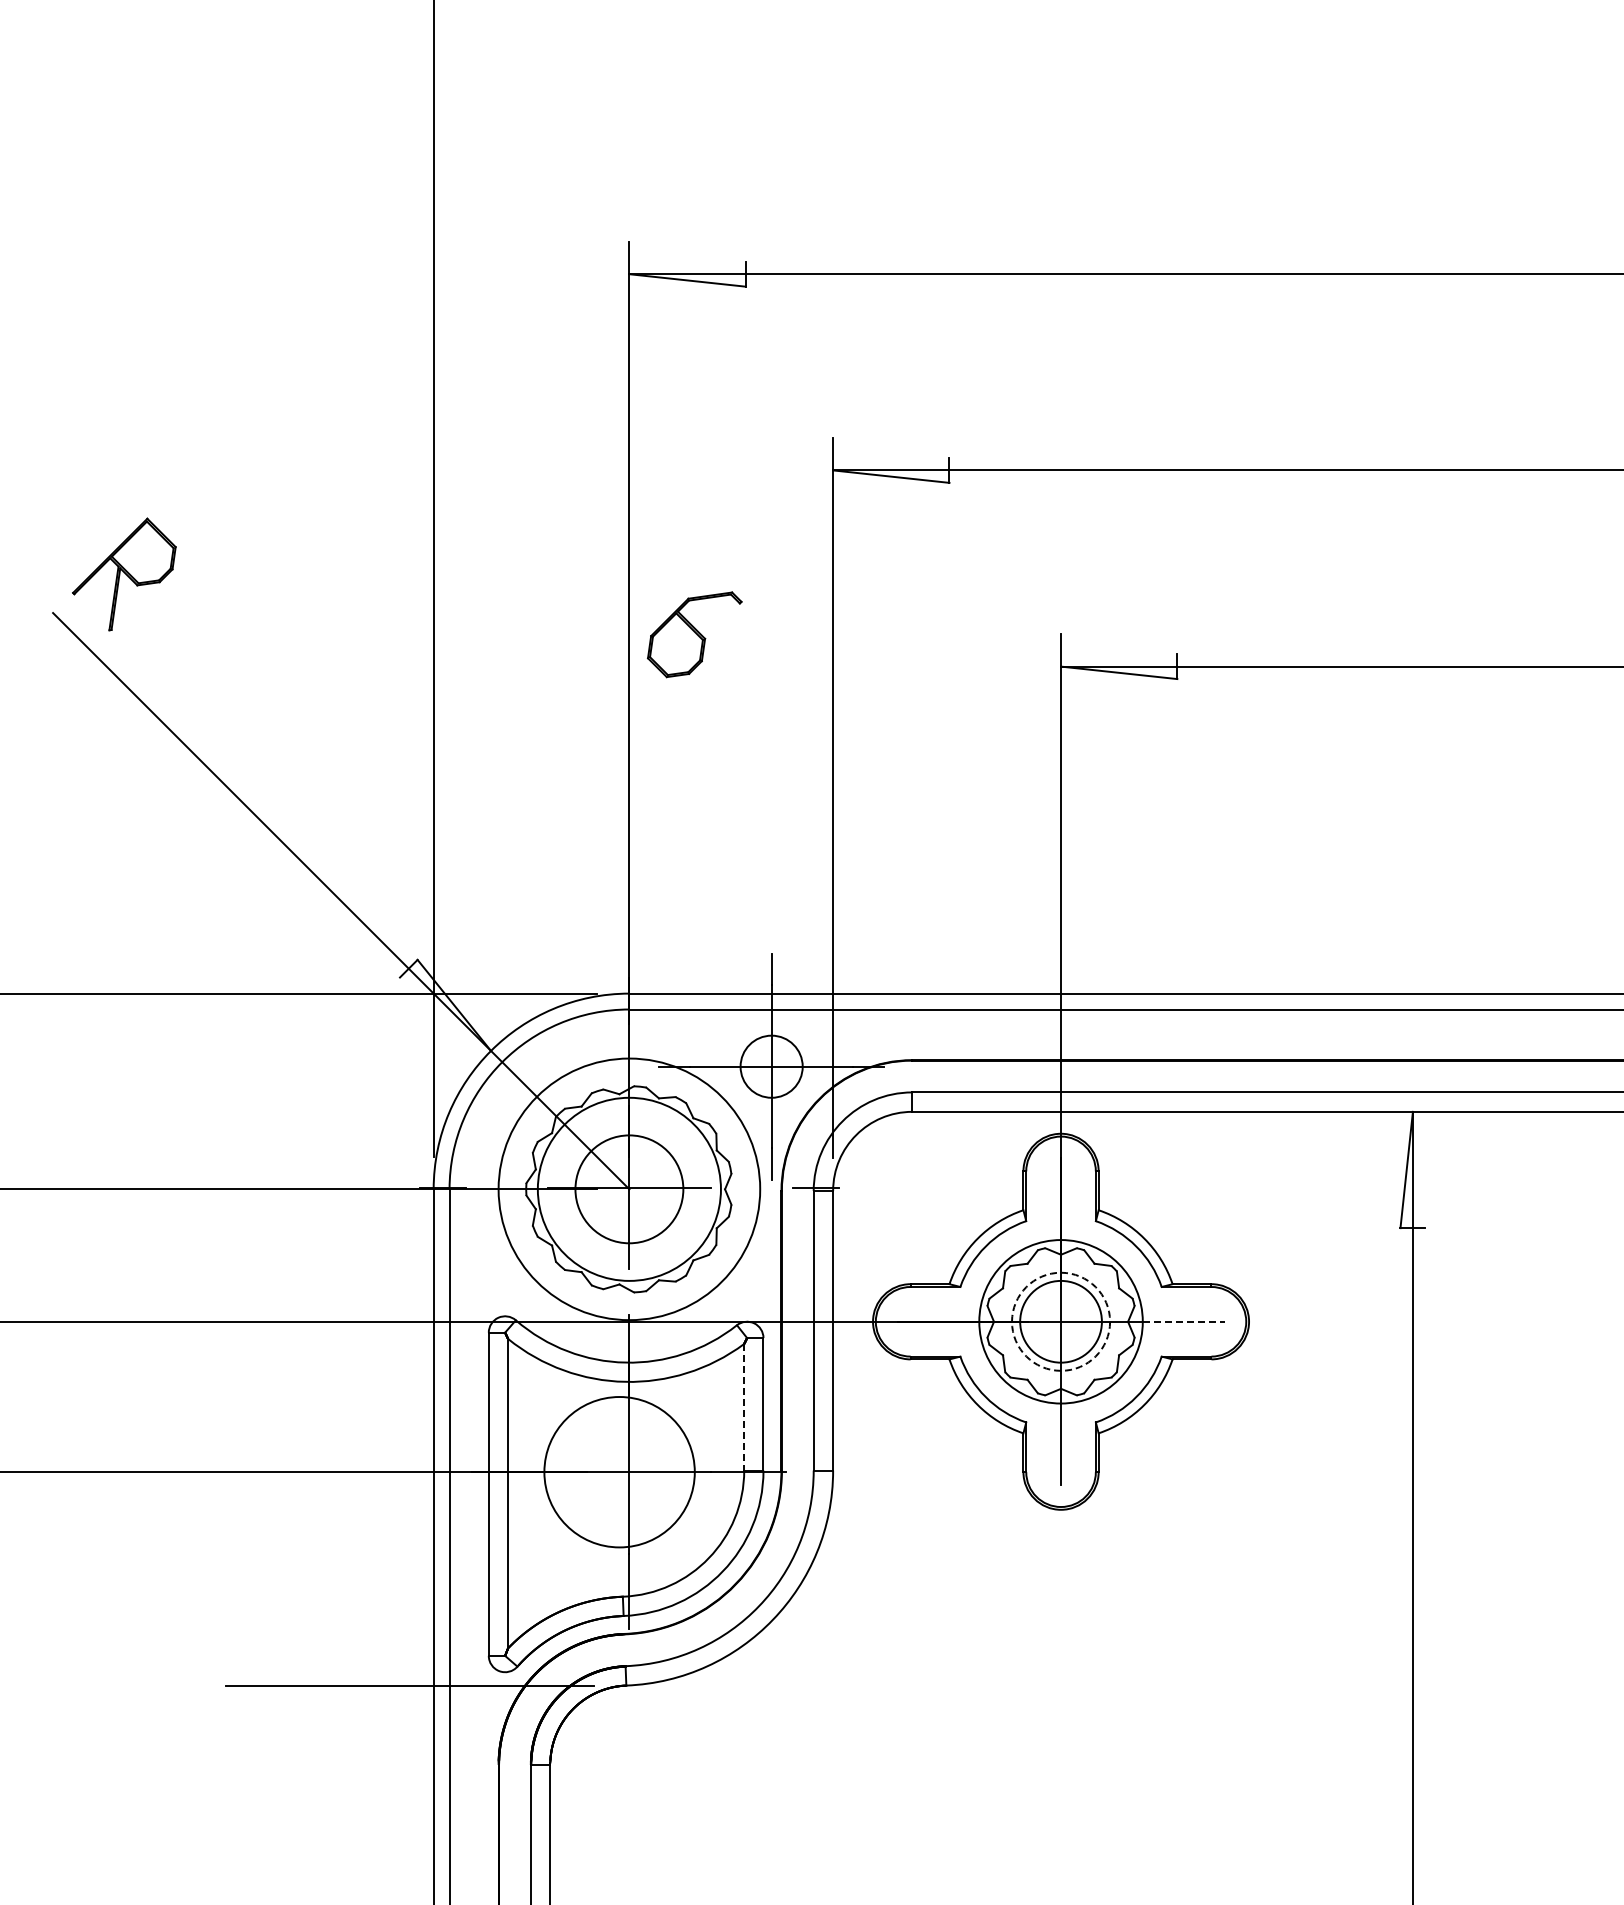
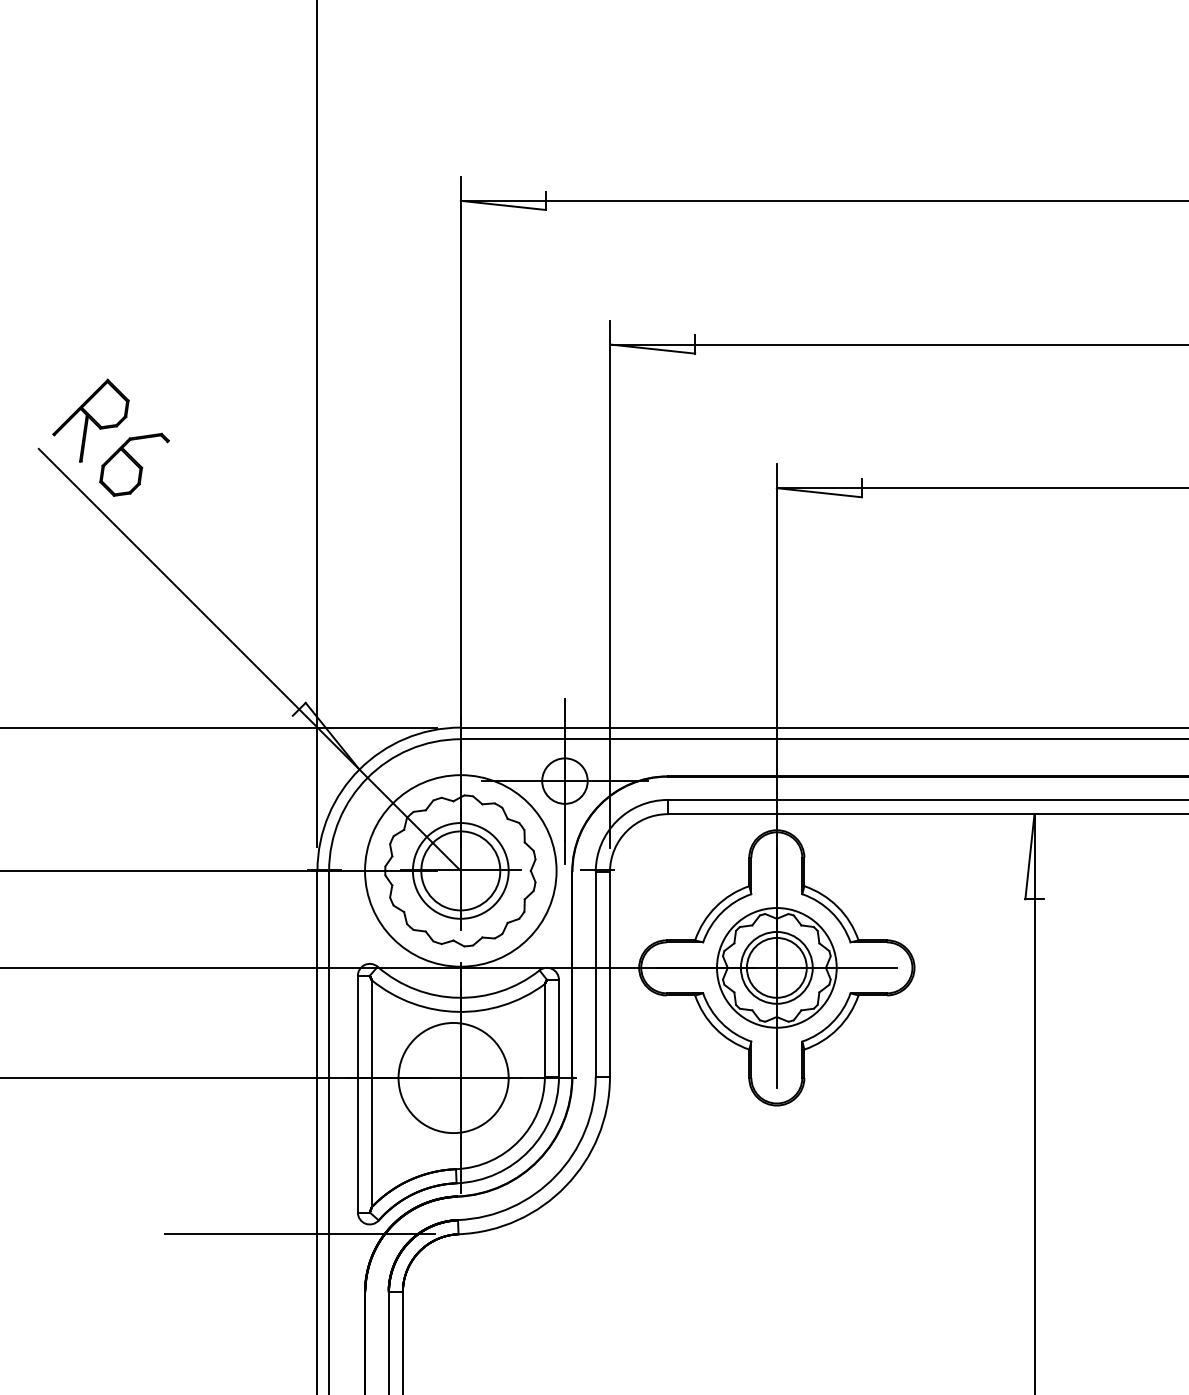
part: (694, 634) -> (134, 464), moved
circle: (629, 1188) -> (460, 870), size x0.71
circle: (1061, 1321) -> (777, 967), dashed -> solid
line: (1183, 1321) -> (866, 967), dashed -> solid
line: (744, 1407) -> (545, 1030), dashed -> solid

